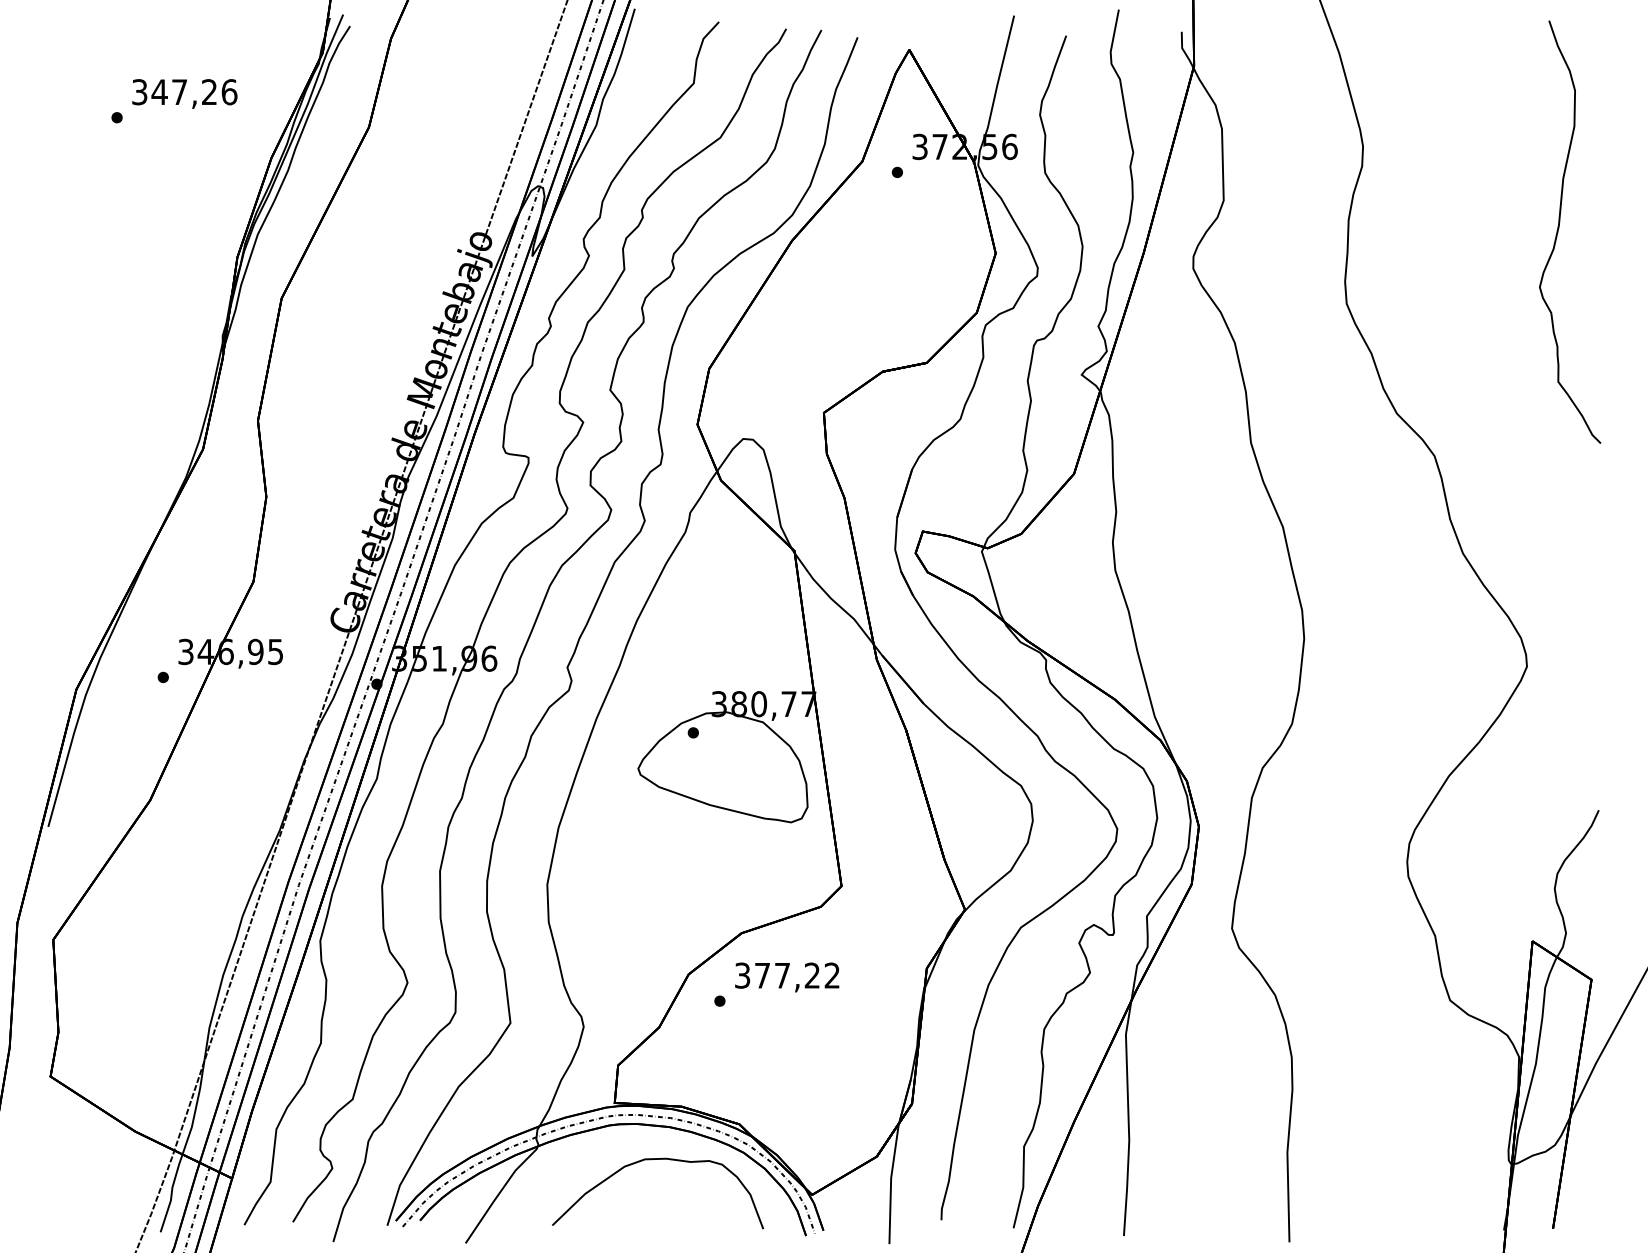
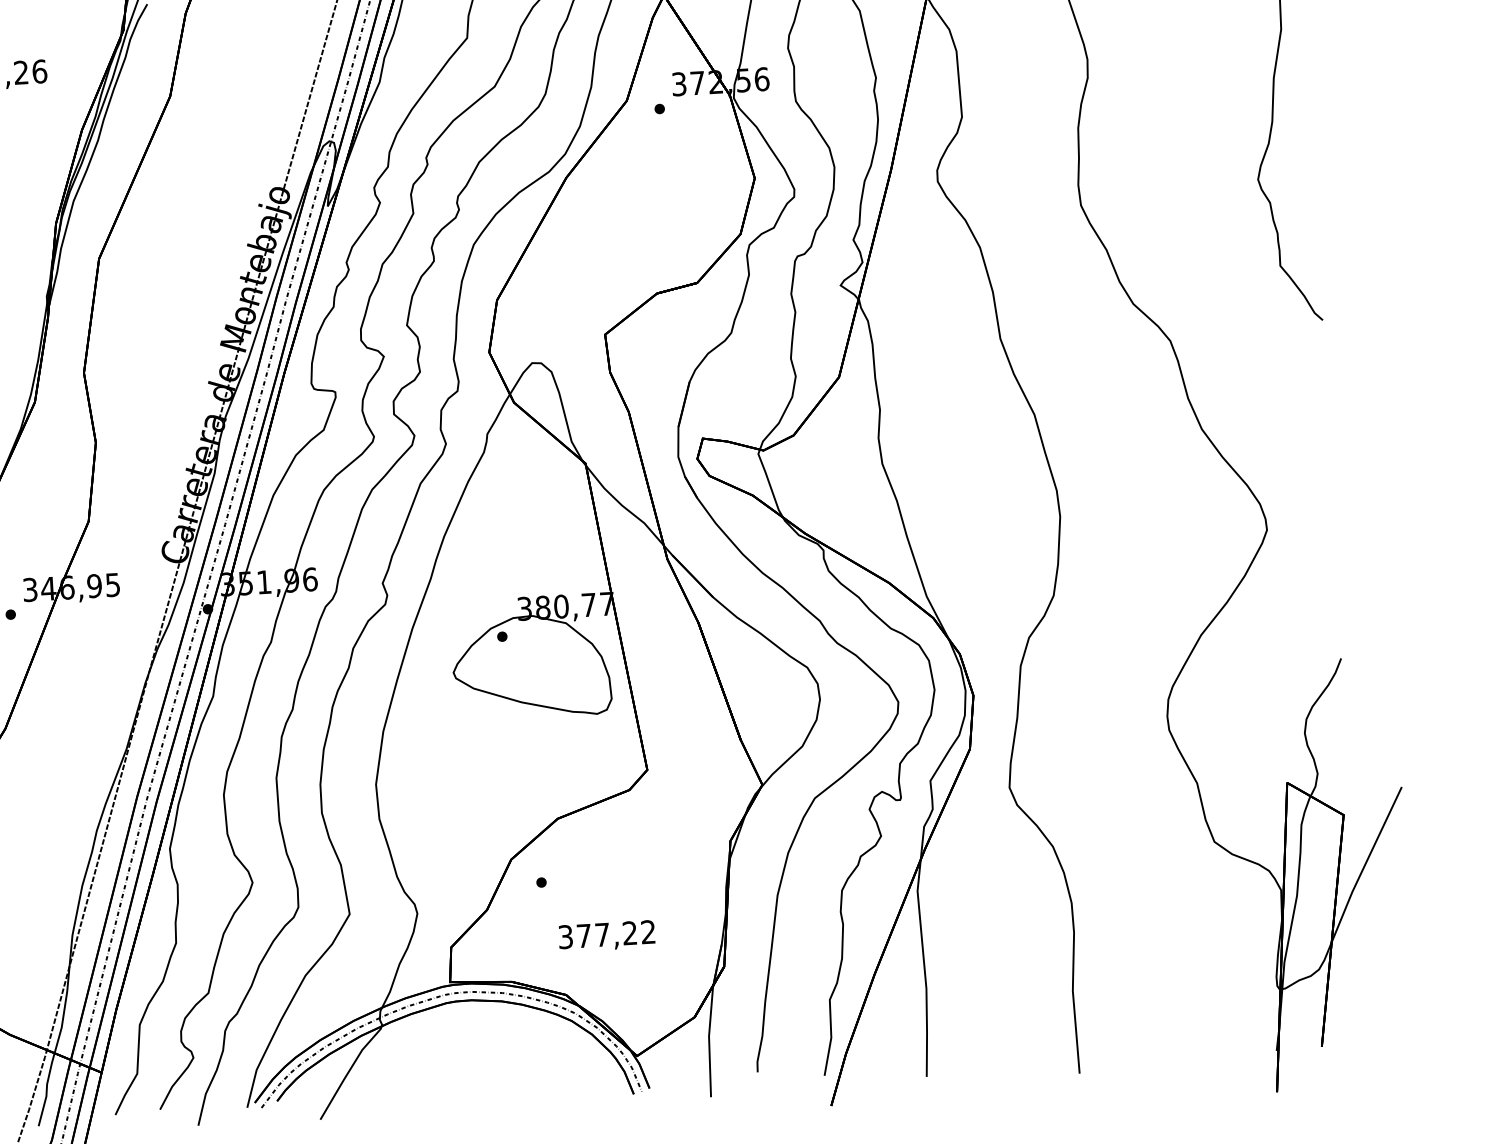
text: (787, 977) -> (607, 936), moved
curve: (651, 1160) -> (487, 1033), removed

